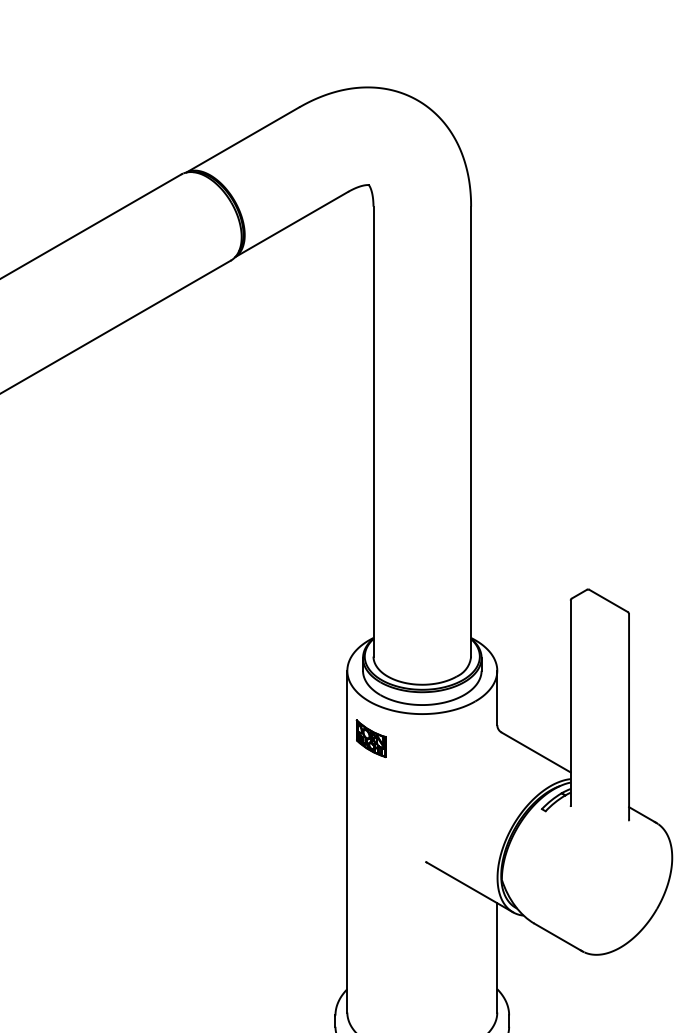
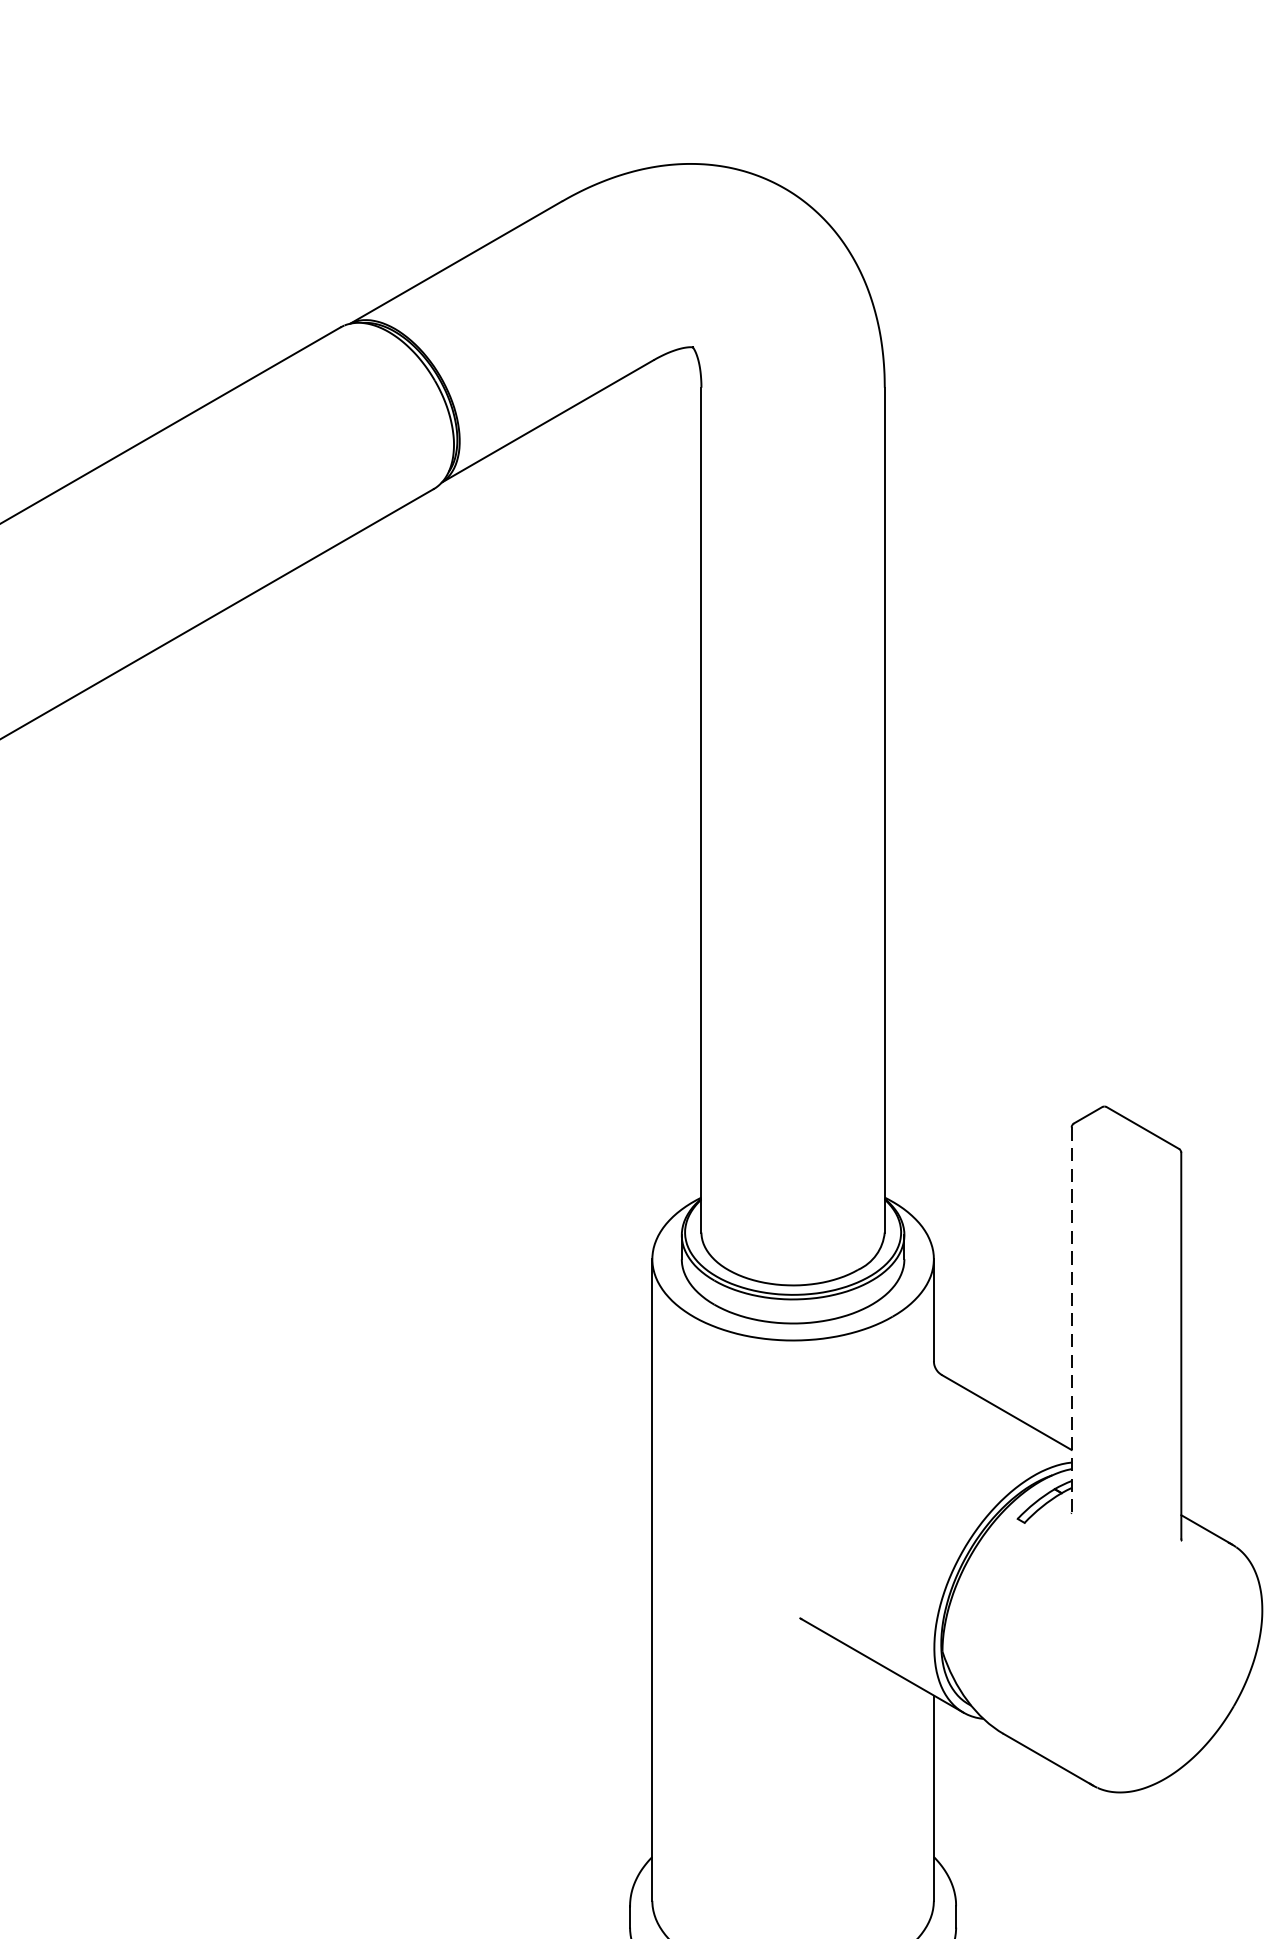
line: (570, 703) -> (1071, 1320), solid -> dashed
part: (370, 738) -> (695, 1386), removed

